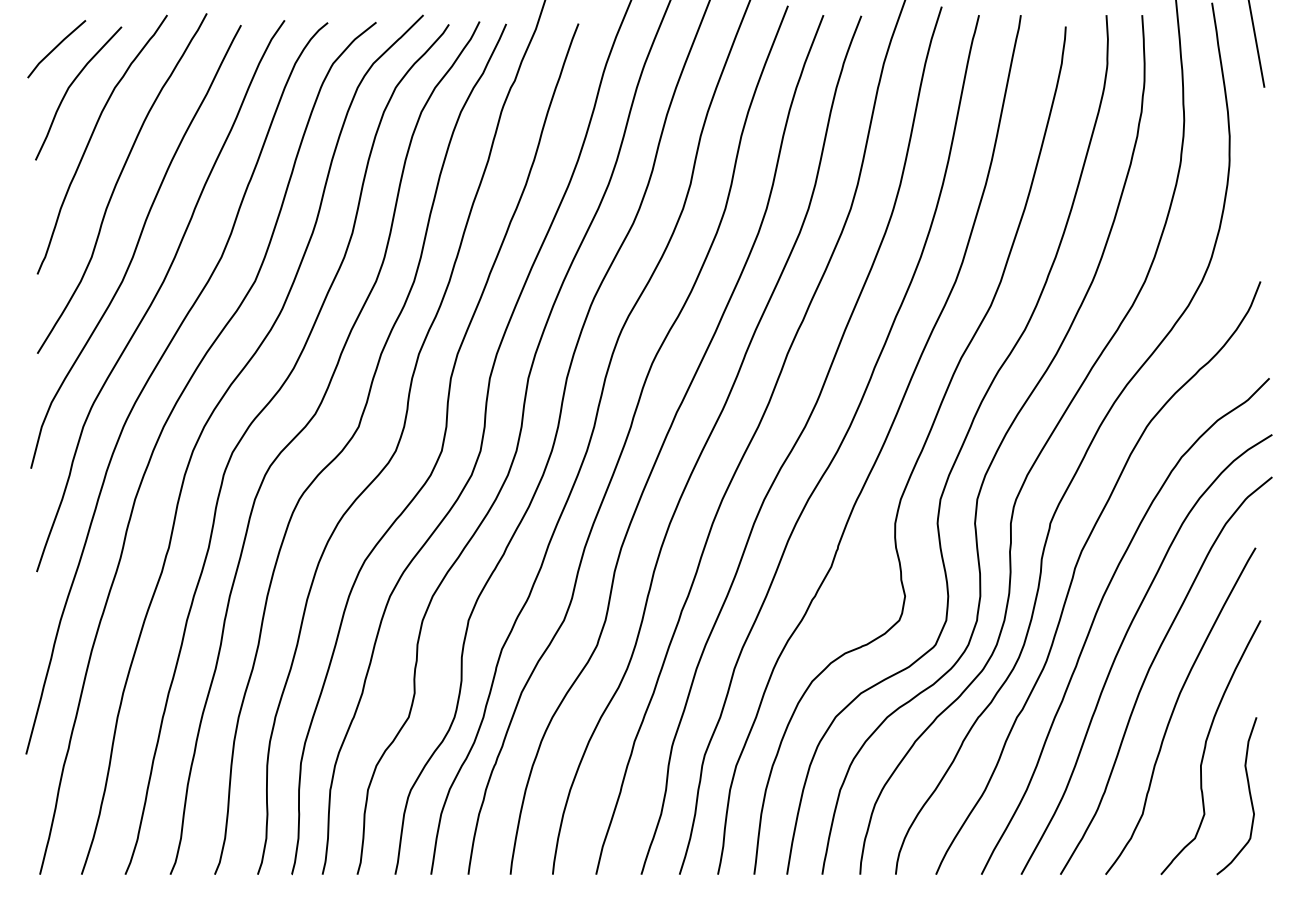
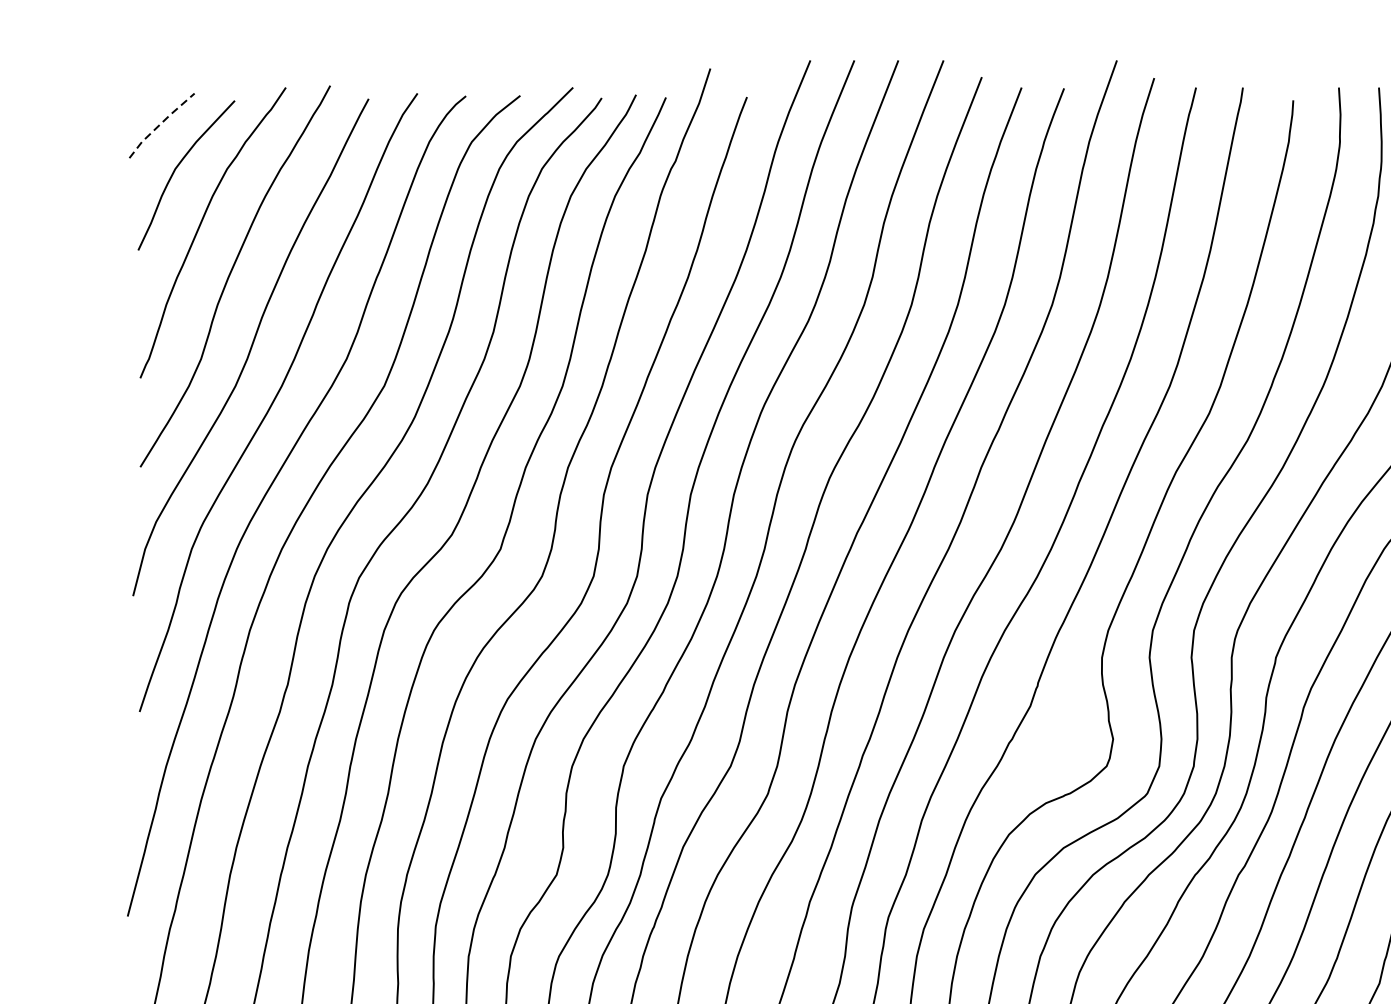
line: (55, 48) -> (160, 124), solid -> dashed

